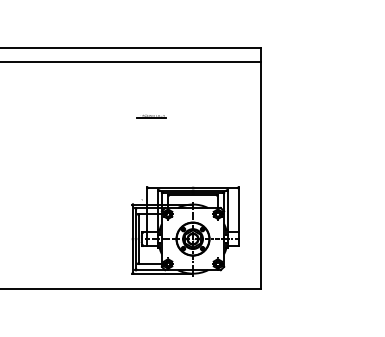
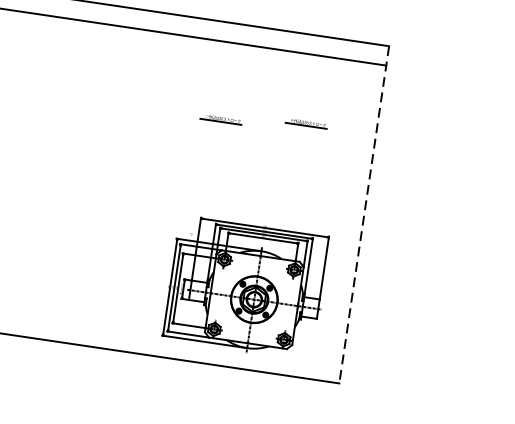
line: (211, 110) -> (306, 123), added
line: (261, 168) -> (364, 214), solid -> dashed

